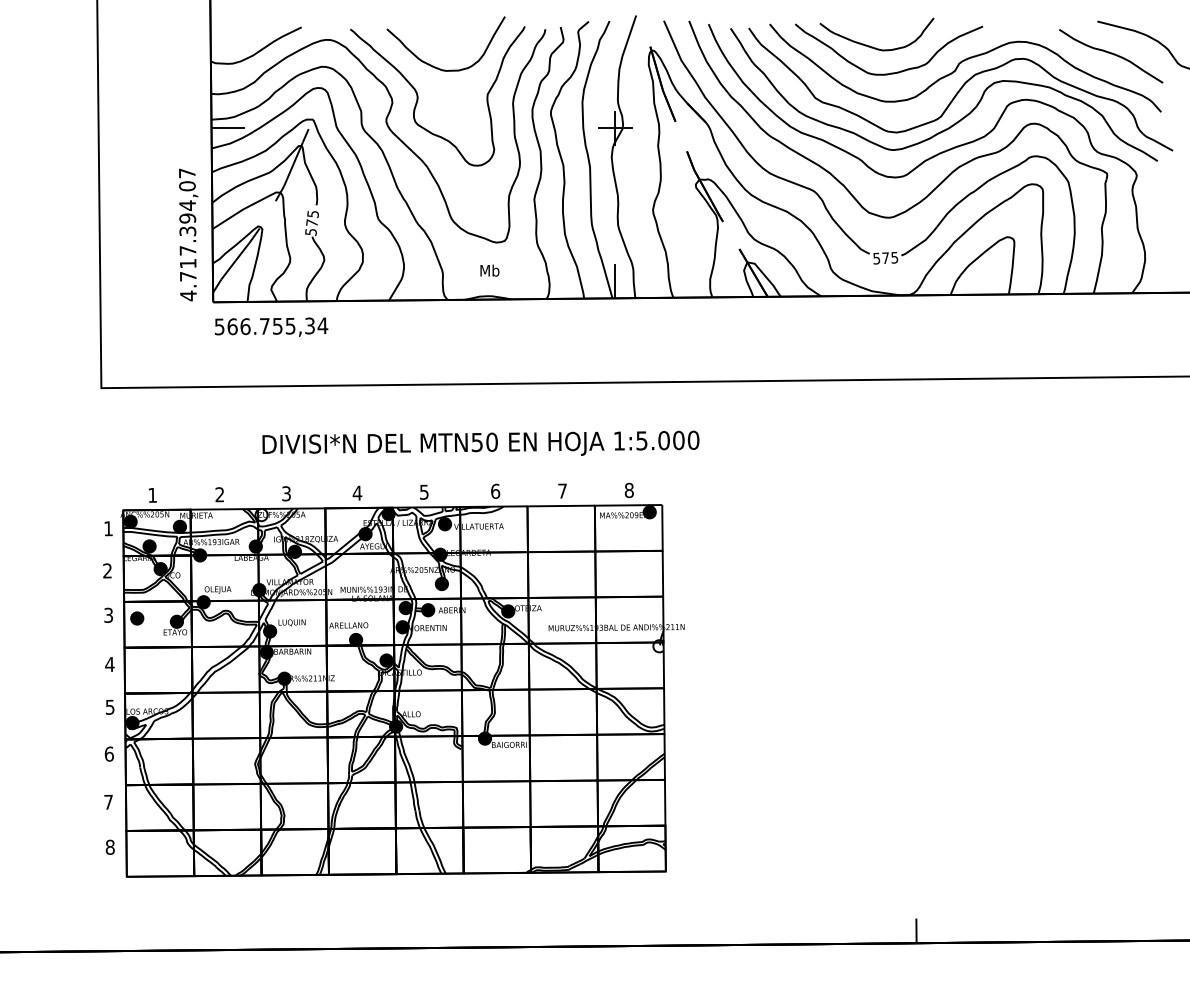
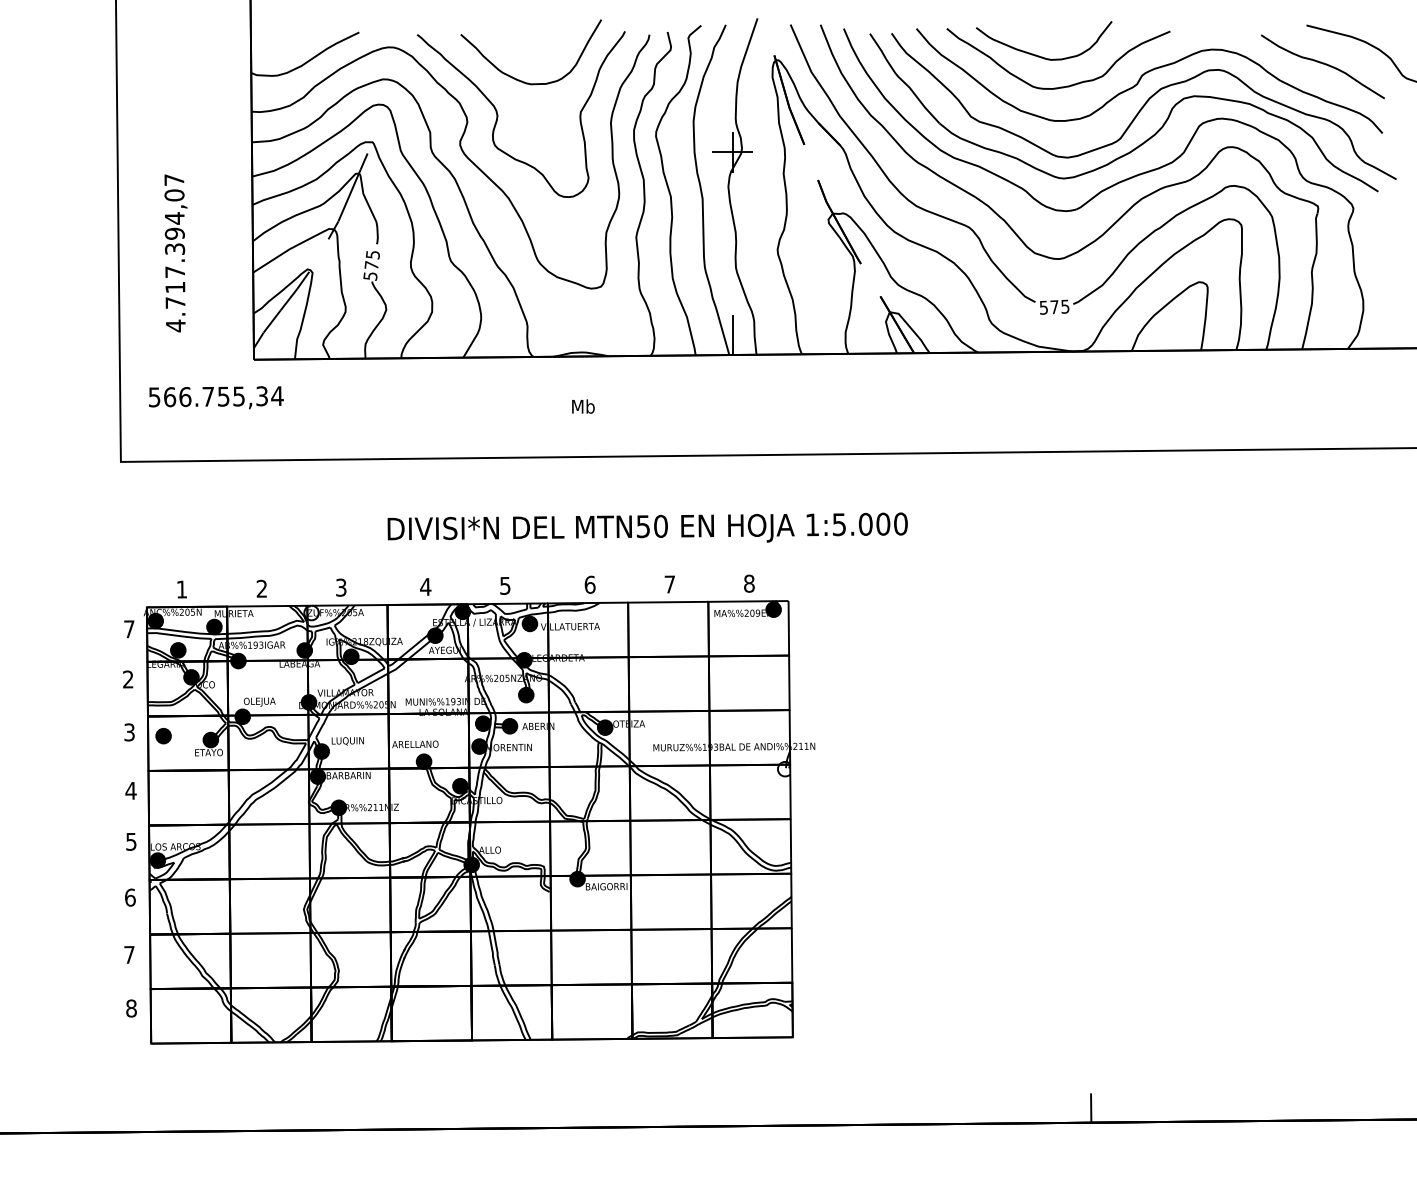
line: (227, 128) -> (271, 152), removed
text: (188, 234) -> (175, 252), moved
text: (489, 270) -> (582, 406), moved
text: (271, 326) -> (216, 396), moved
text: (480, 442) -> (647, 526), moved
text: (108, 528) -> (129, 628), 1 -> 7

